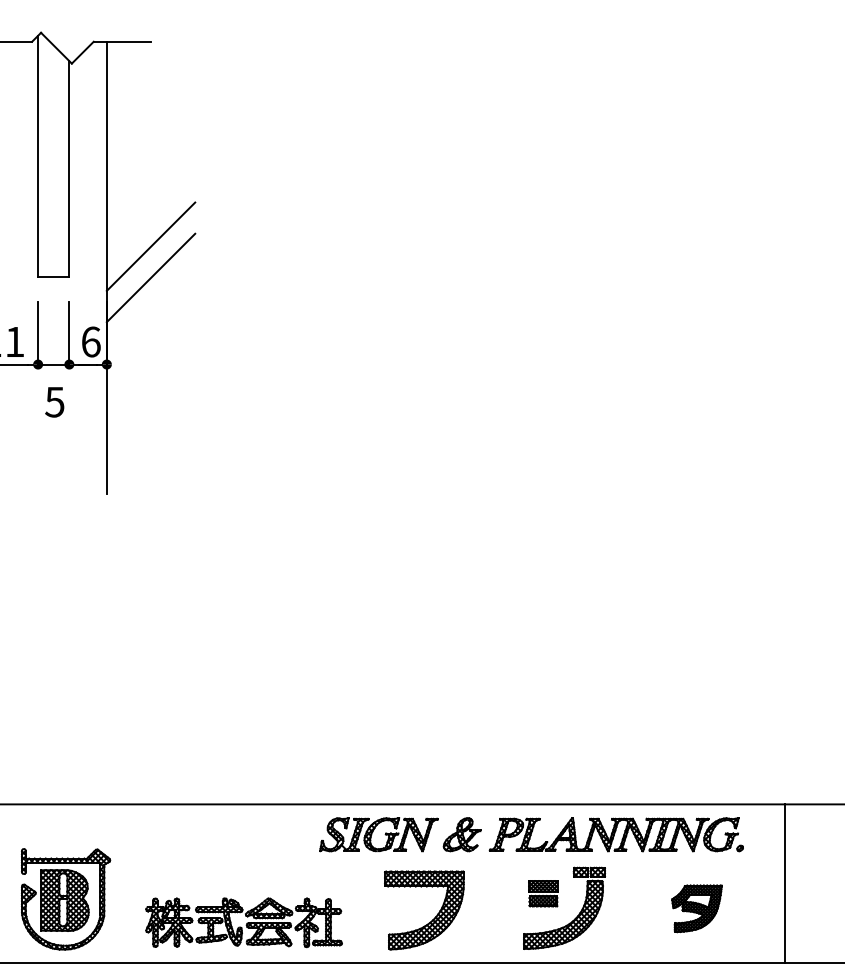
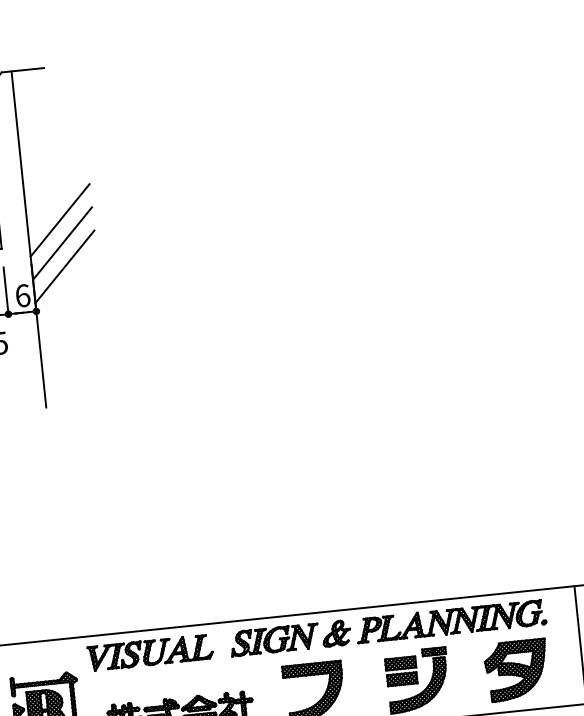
line: (150, 309) -> (64, 267), added
part: (211, 834) -> (150, 652), added
part: (543, 893) -> (401, 671), size x1.43
part: (696, 908) -> (516, 670), size x1.67

